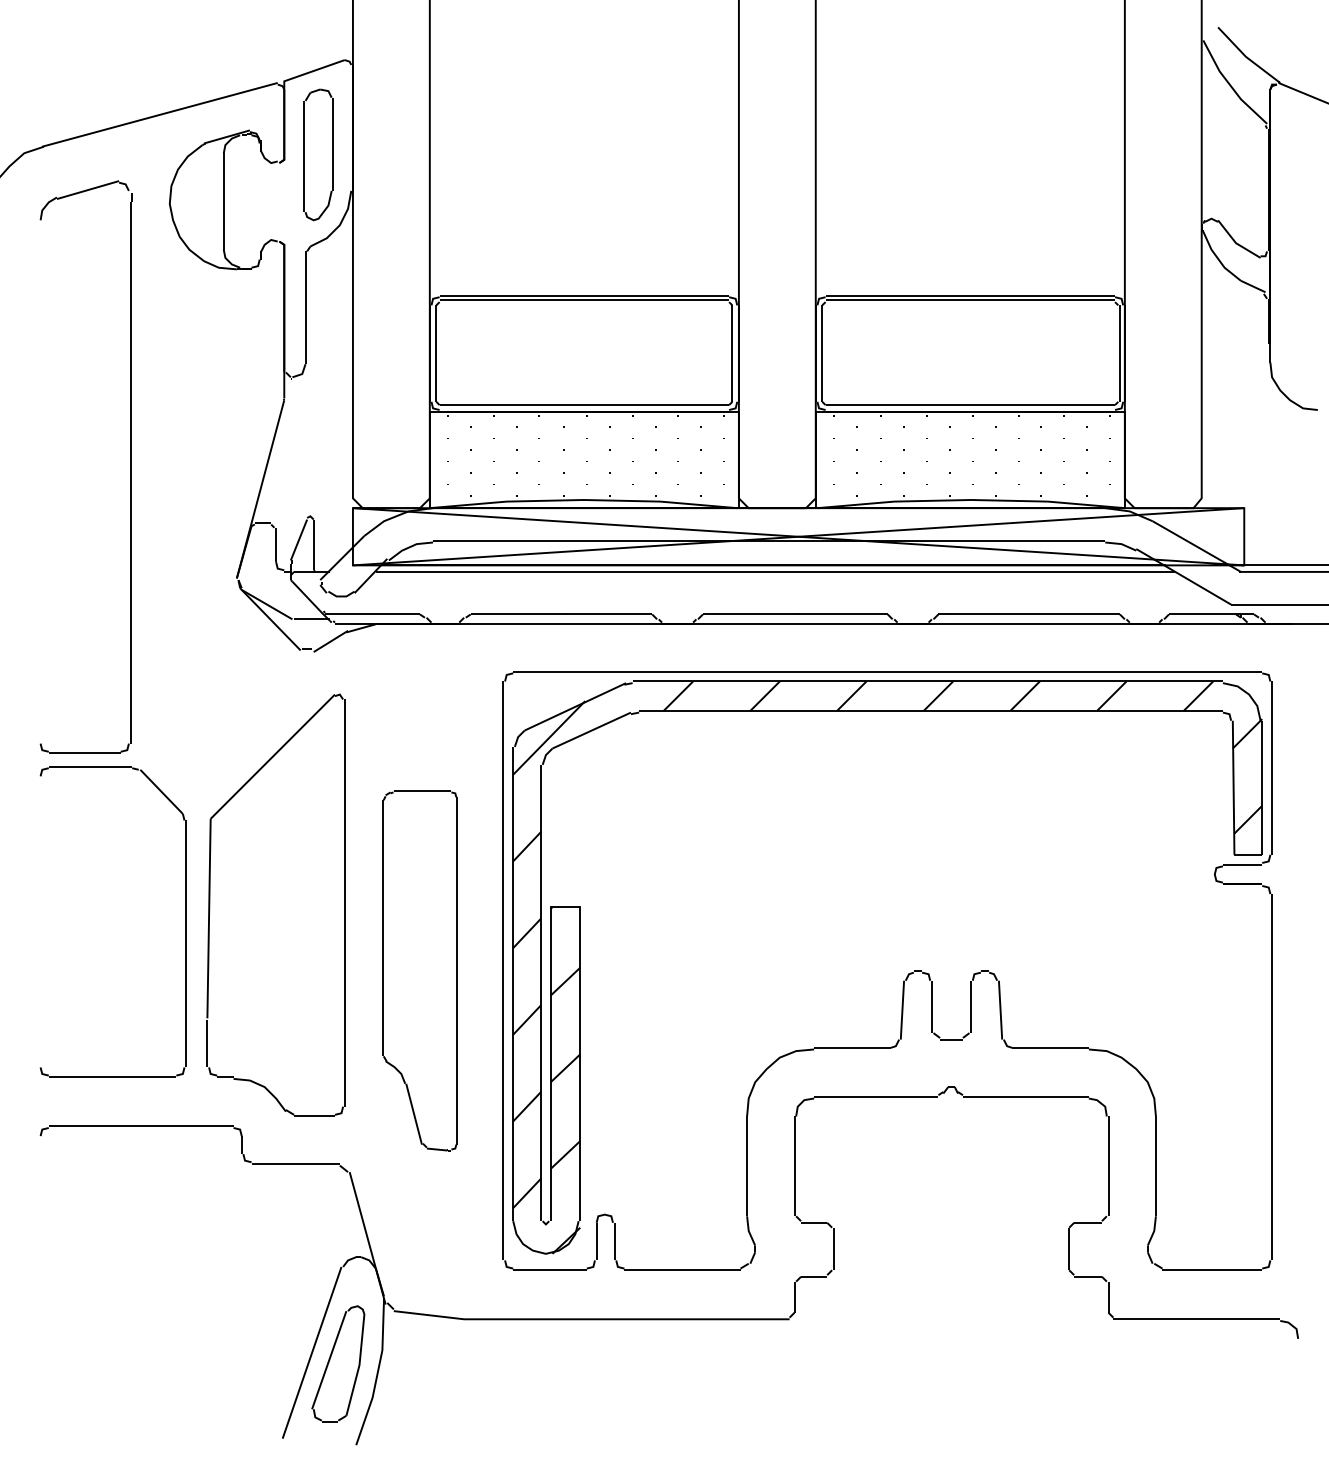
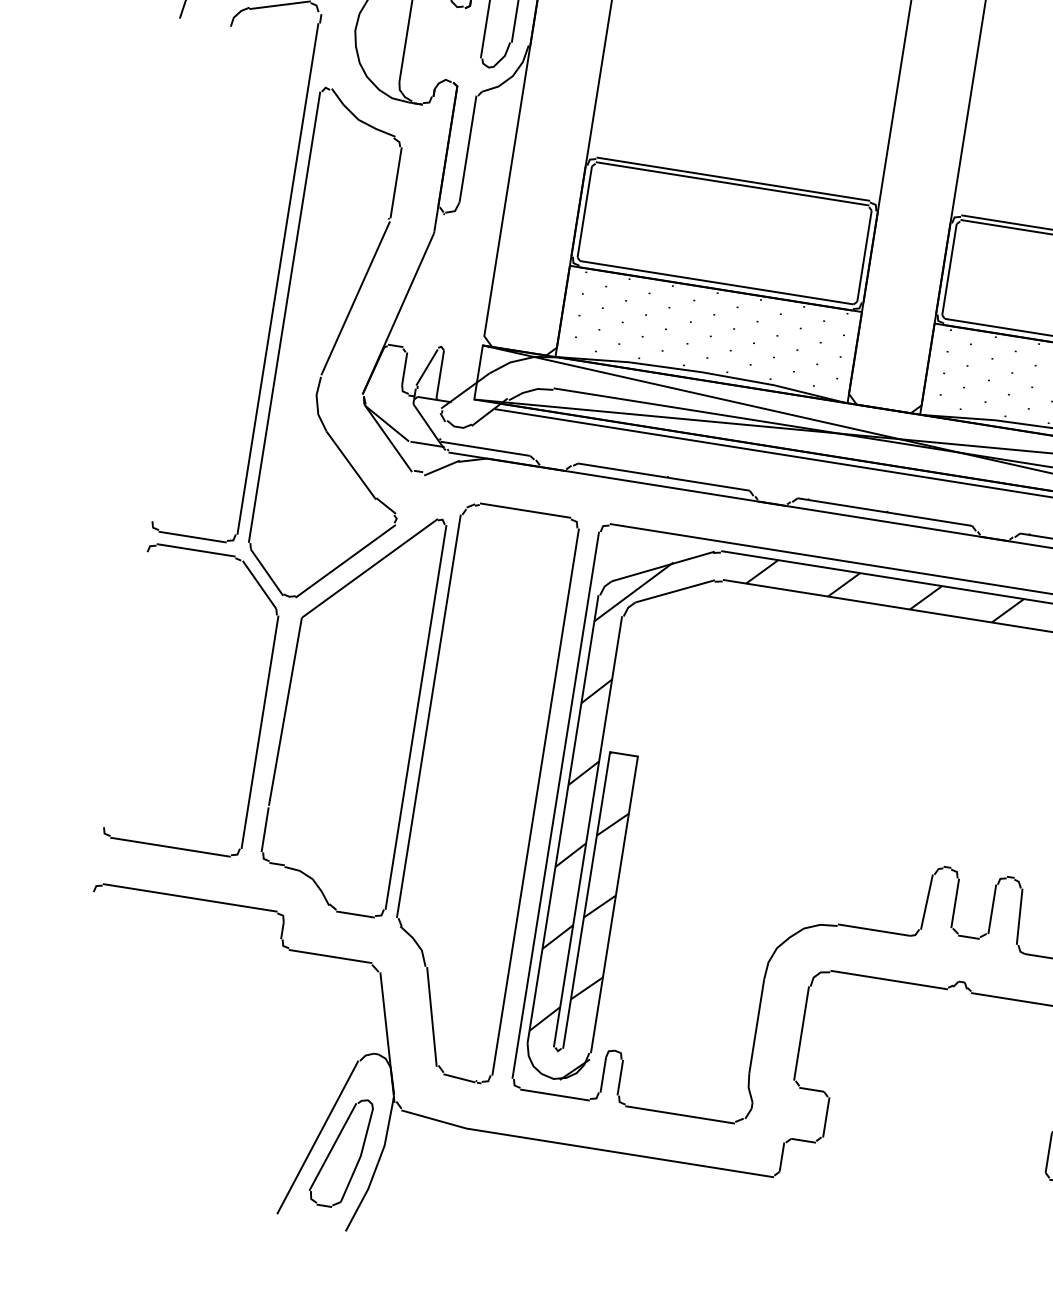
part: (202, 527) -> (337, 341), added
part: (419, 970) -> (476, 792), size x1.67

